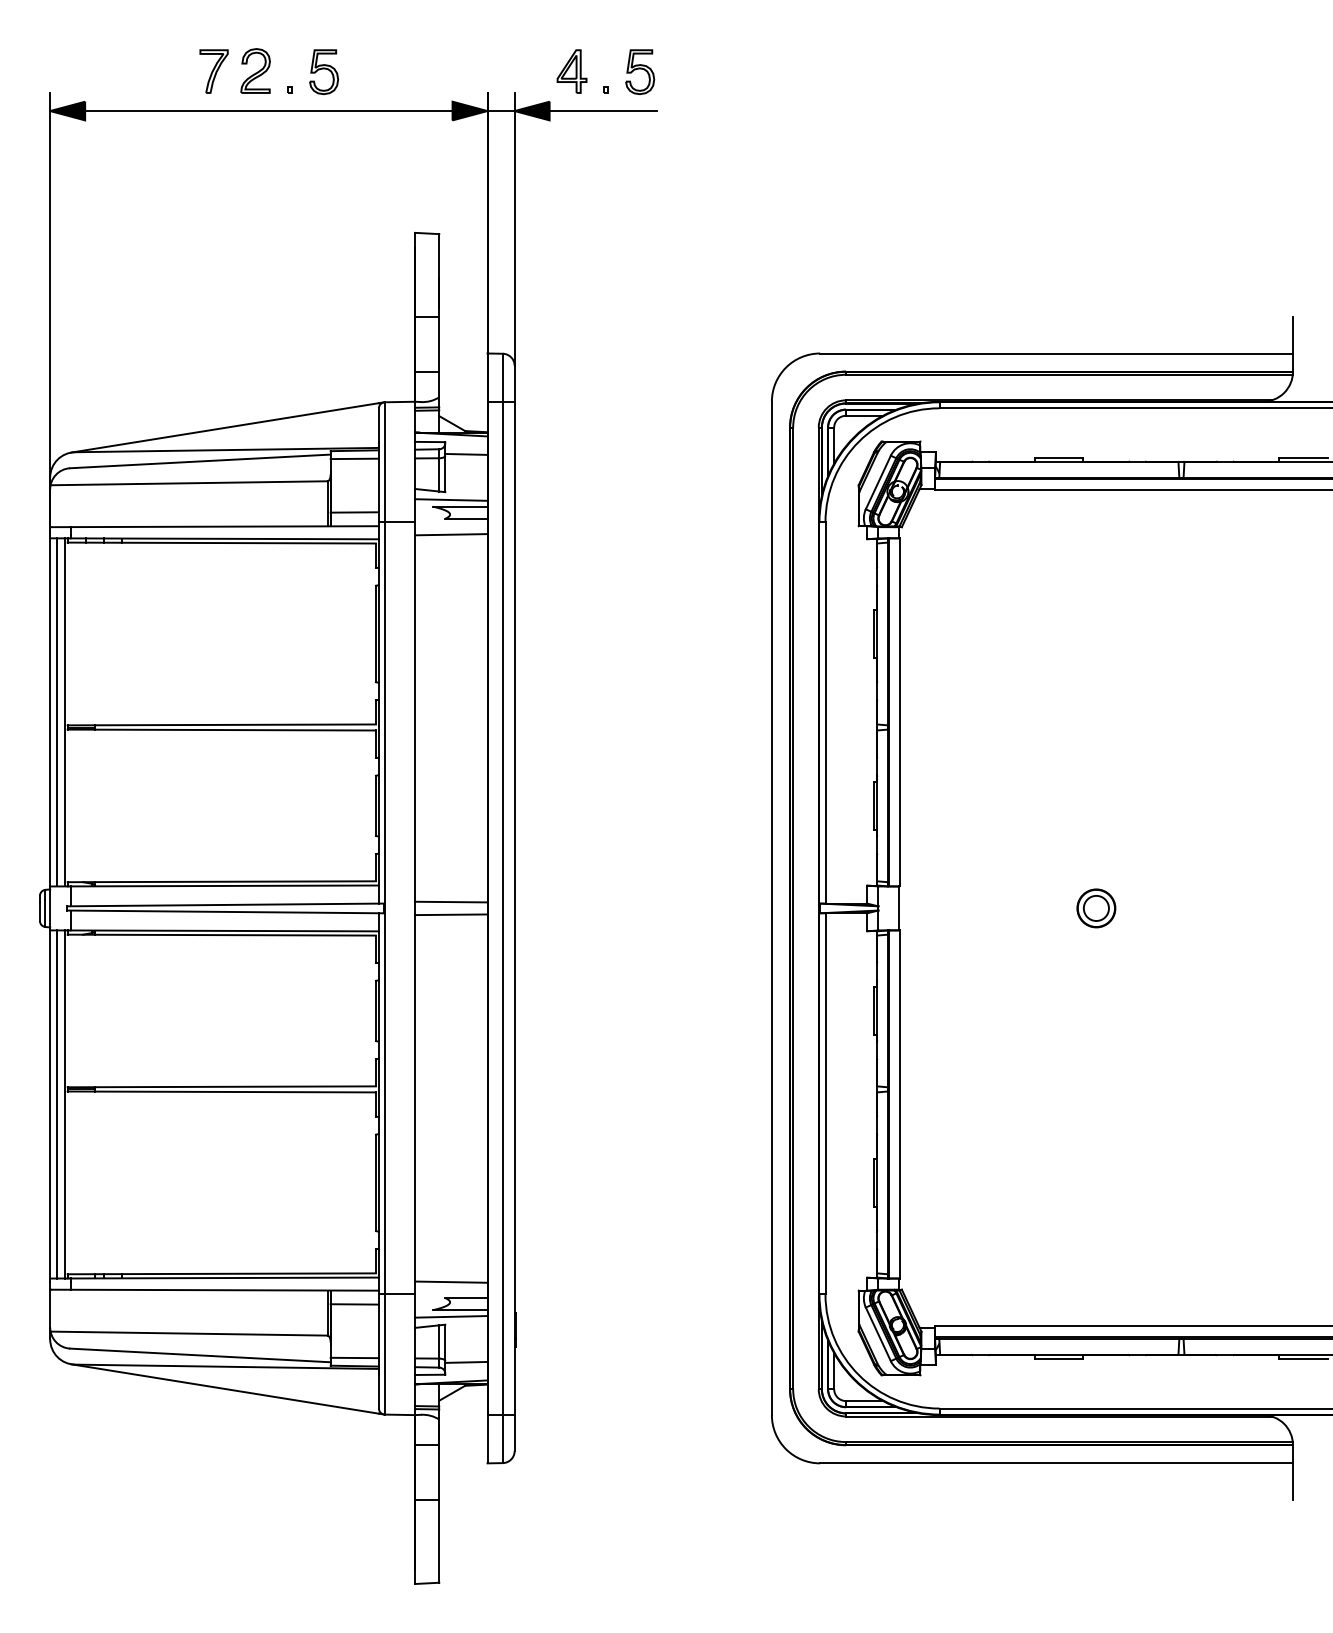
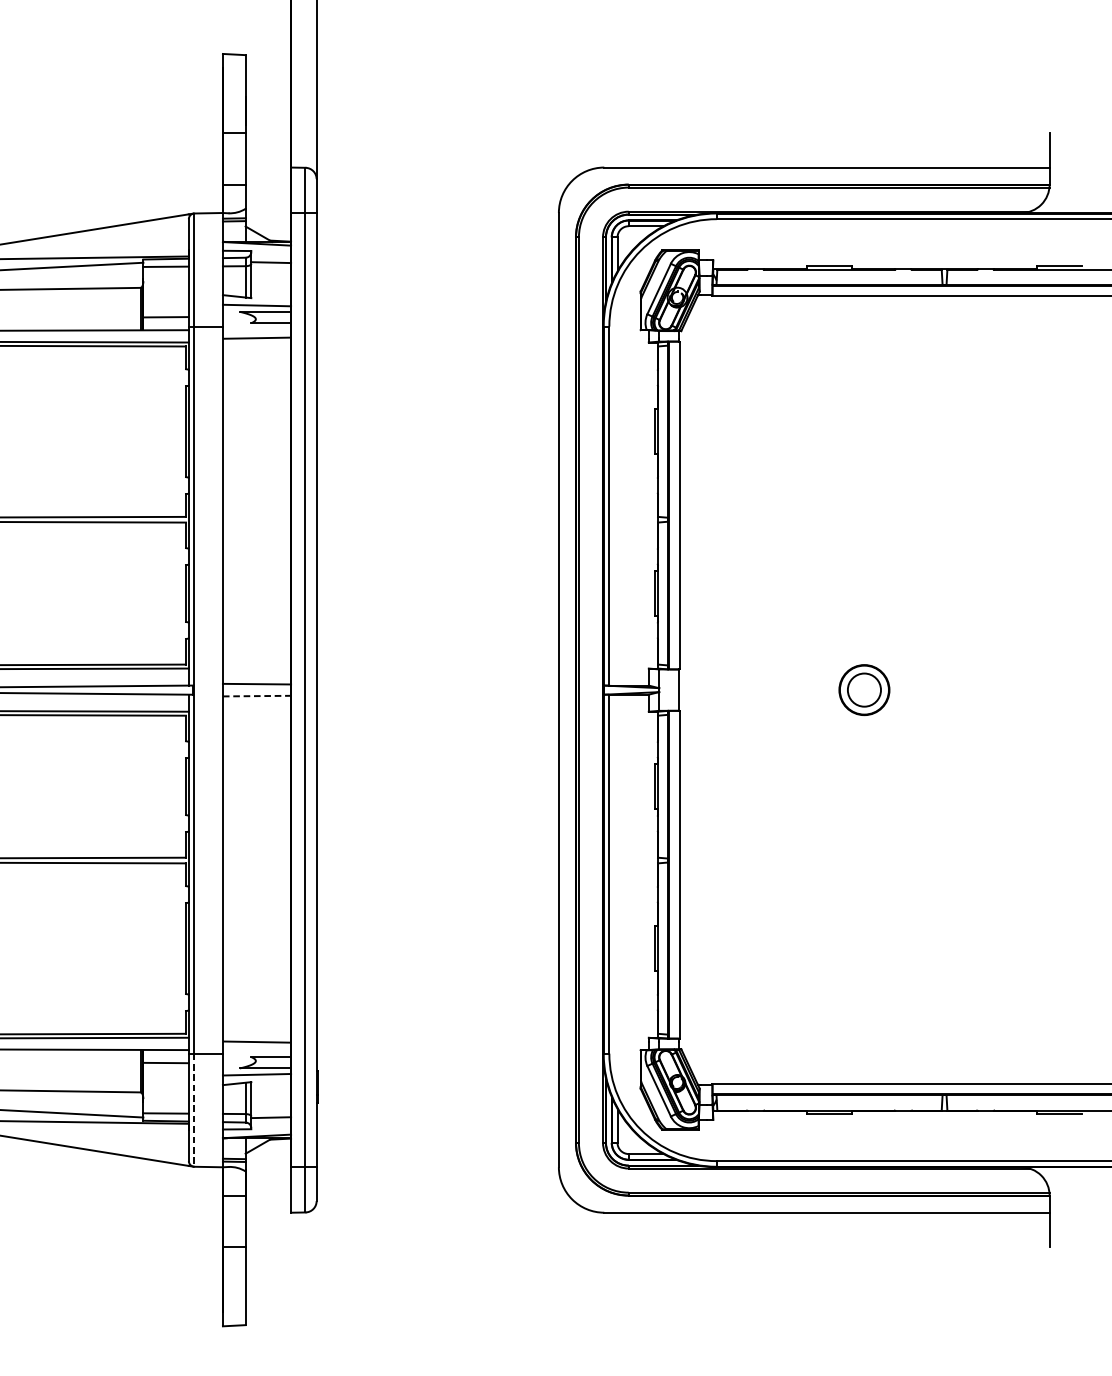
part: (1096, 908) -> (864, 690), size x1.4
line: (451, 914) -> (257, 695), solid -> dashed
line: (384, 1355) -> (194, 1111), solid -> dashed

